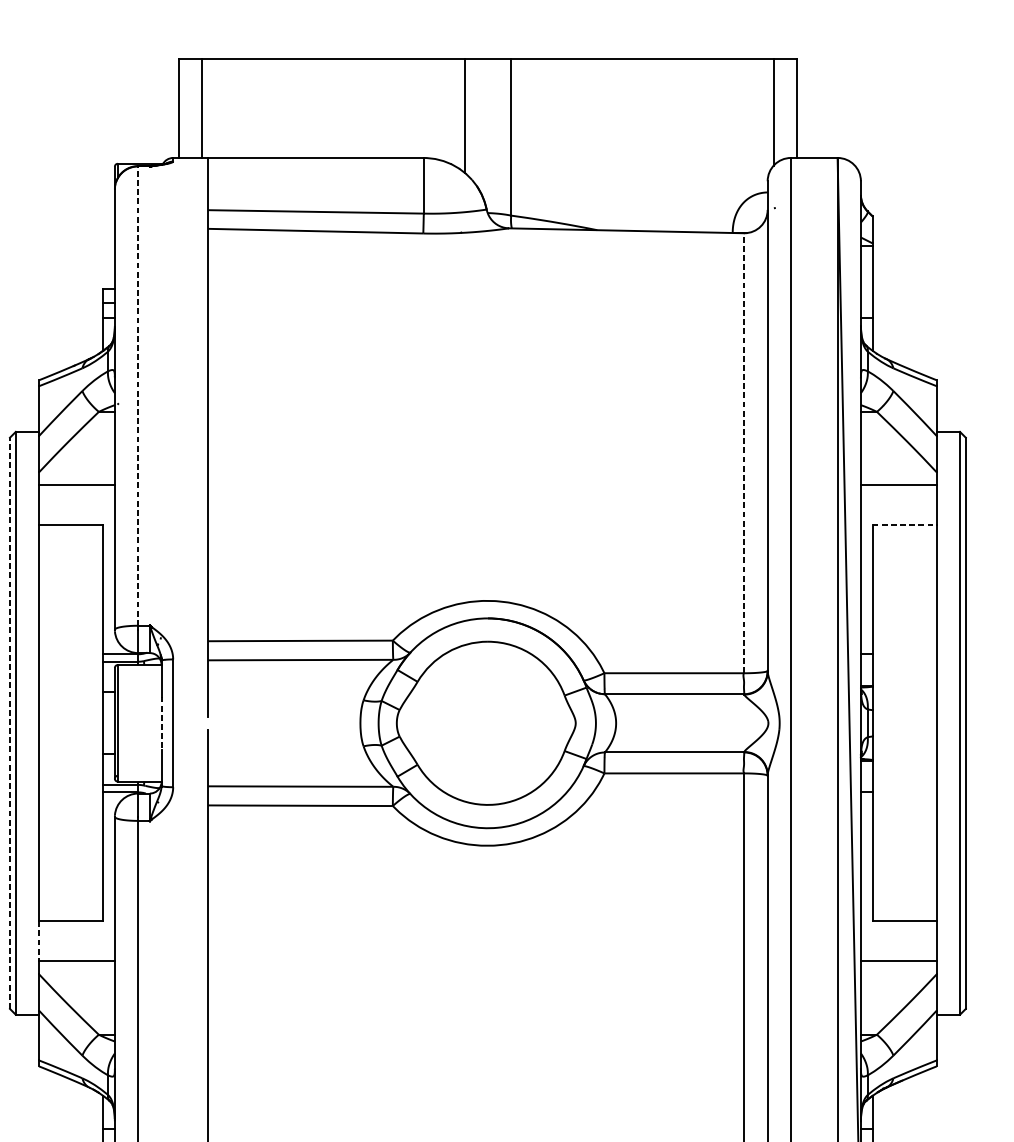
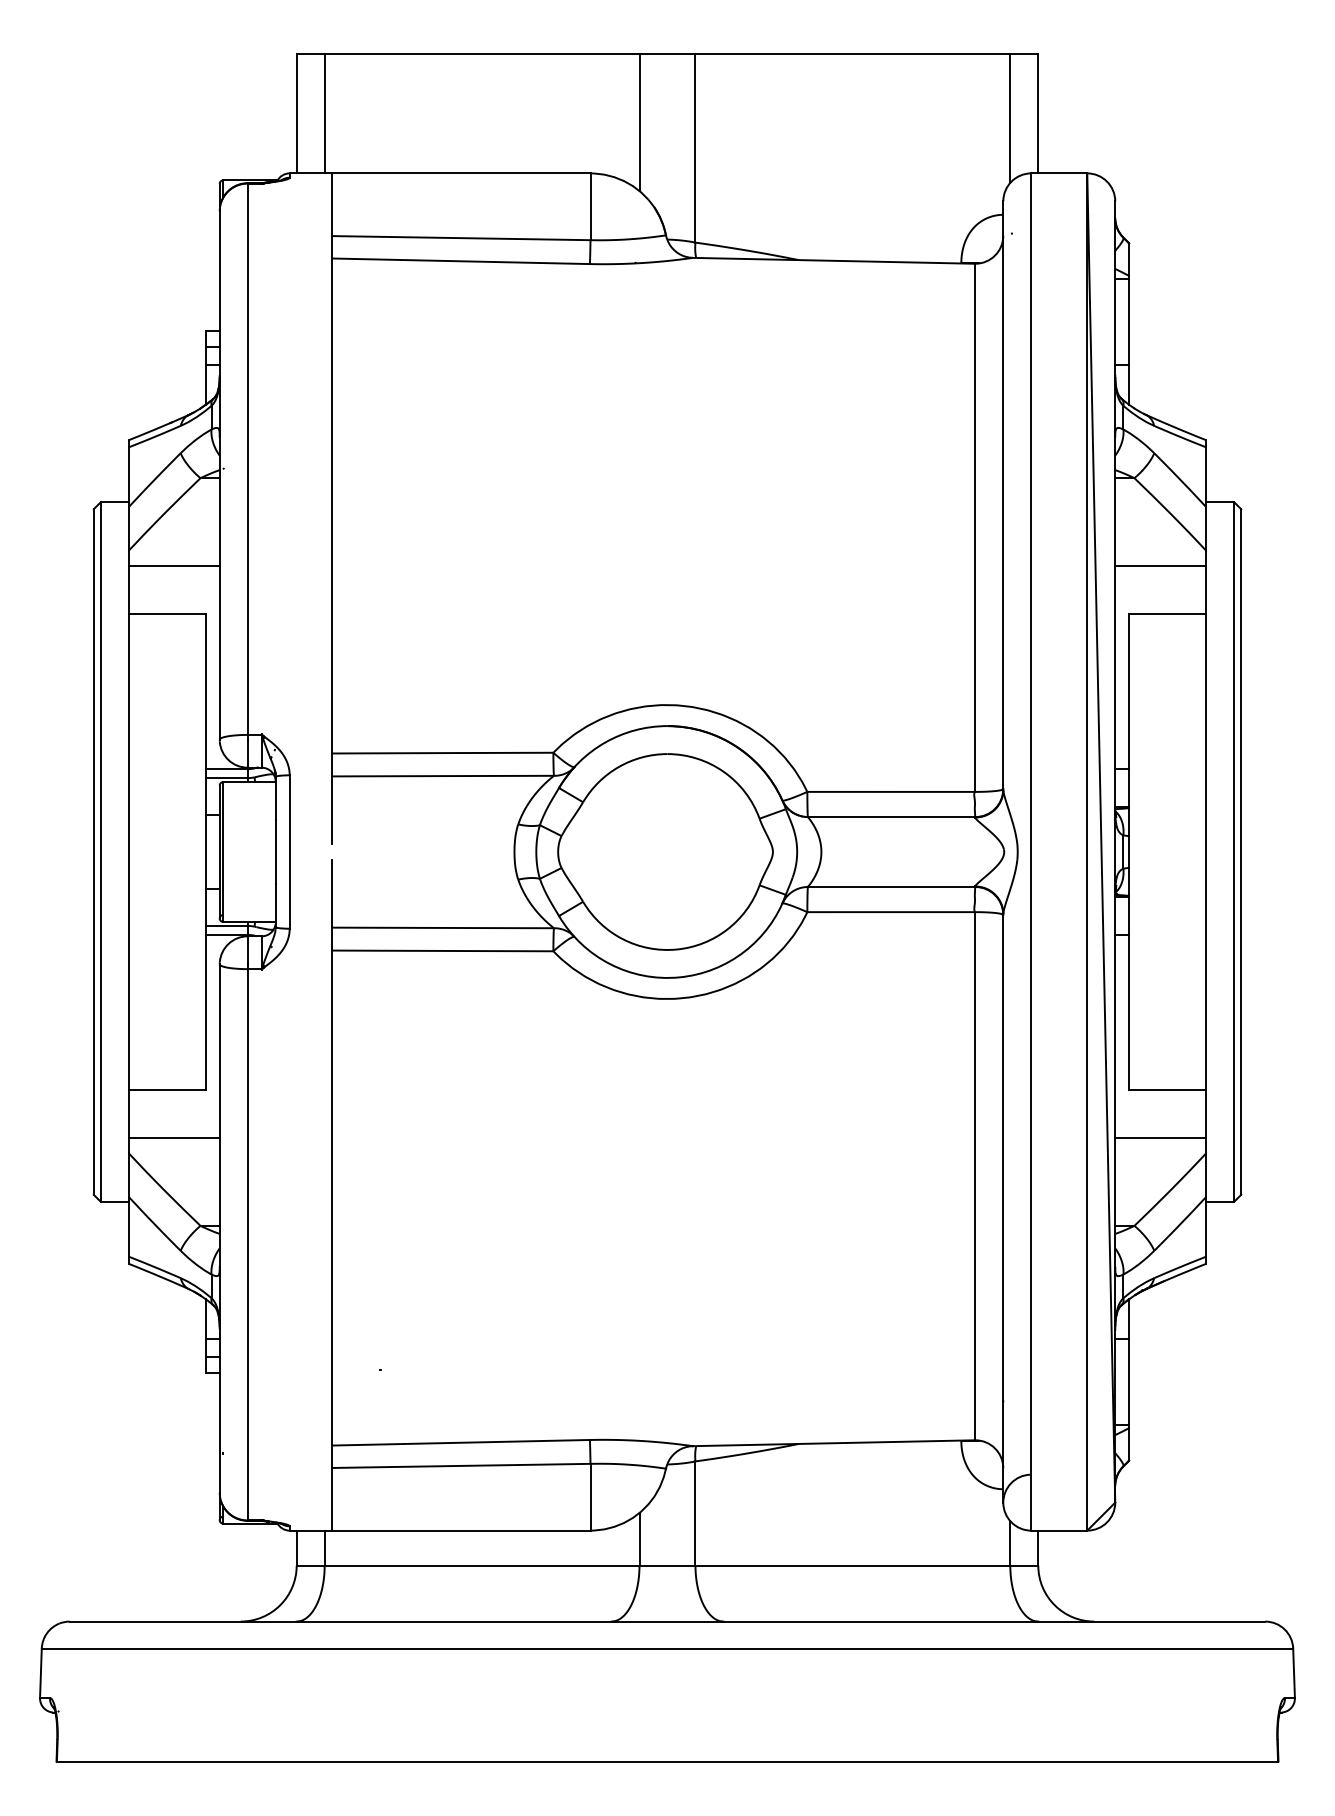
line: (138, 396) -> (247, 459), dashed -> solid
line: (743, 452) -> (974, 527), dashed -> solid
line: (905, 525) -> (1168, 614), dashed -> solid
line: (9, 723) -> (93, 852), dashed -> solid
line: (161, 723) -> (275, 852), dashed -> solid
line: (38, 941) -> (128, 1114), dashed -> solid

